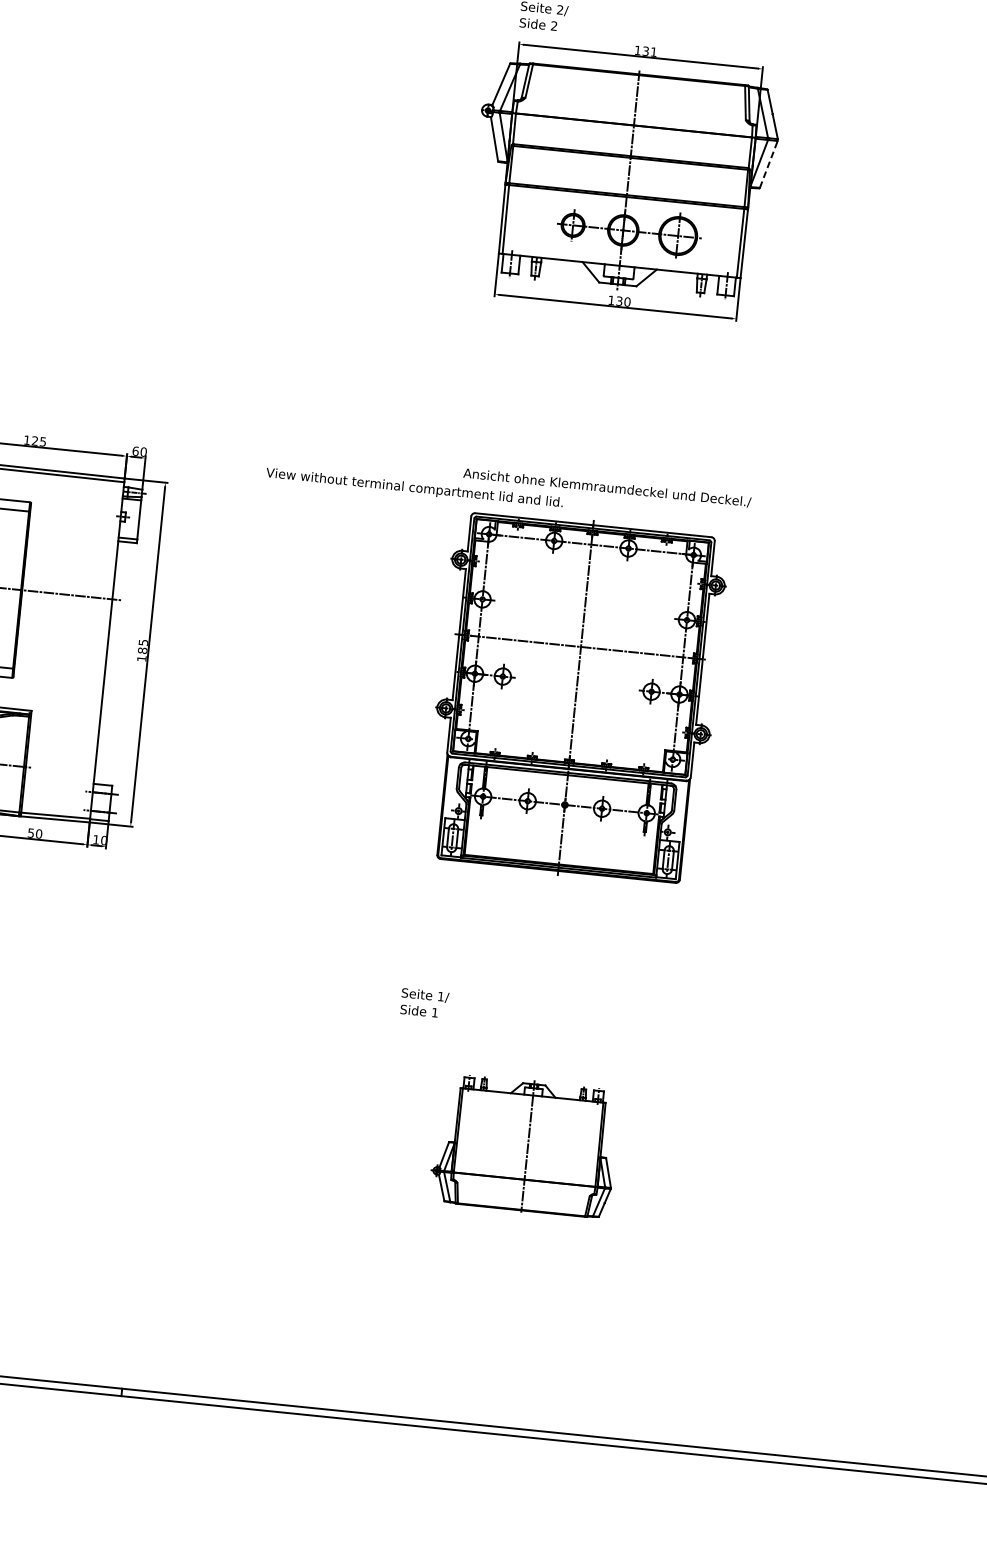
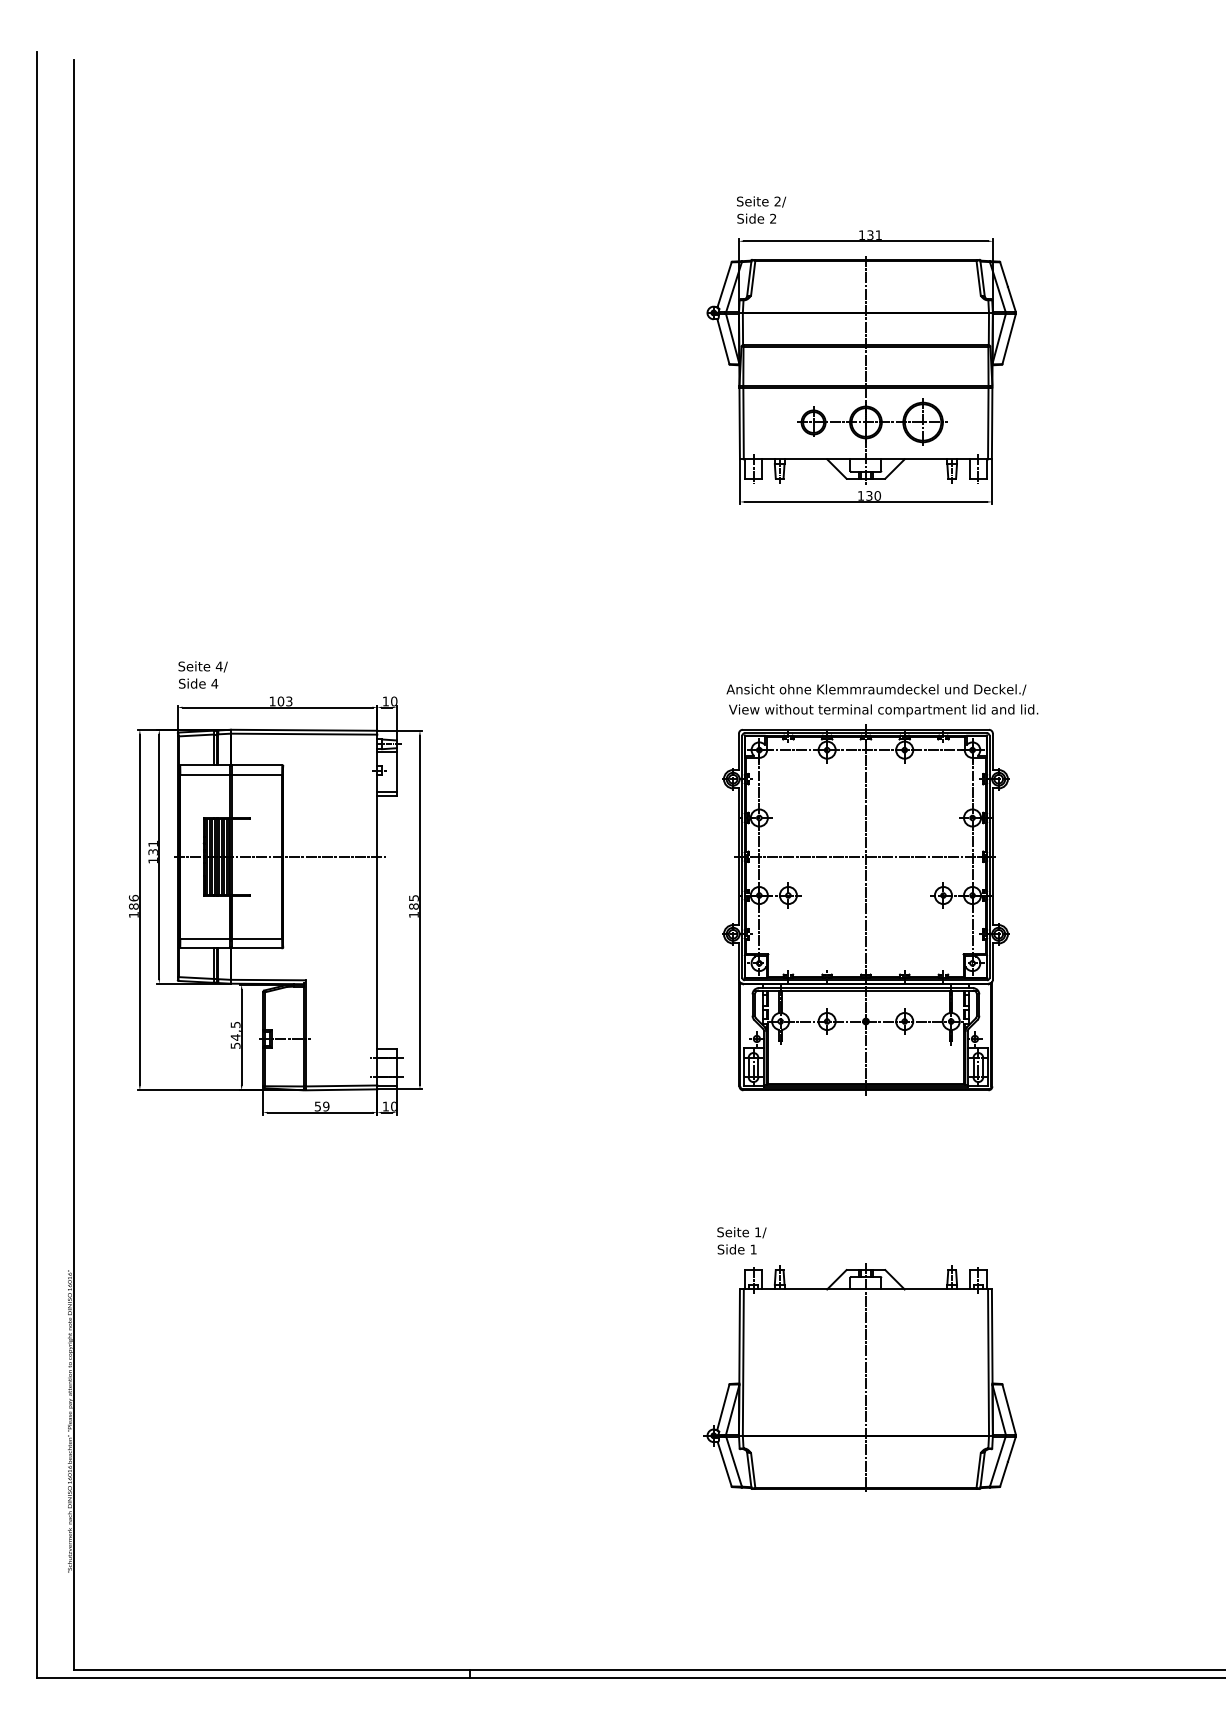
line: (769, 164) -> (1009, 339), dashed -> solid
text: (38, 441) -> (284, 701), 125 -> 103
text: (135, 451) -> (385, 701), 60 -> 10
text: (414, 488) -> (883, 710), moved
text: (39, 833) -> (326, 1106), 50 -> 59
part: (524, 1145) -> (859, 1377), size x1.67

